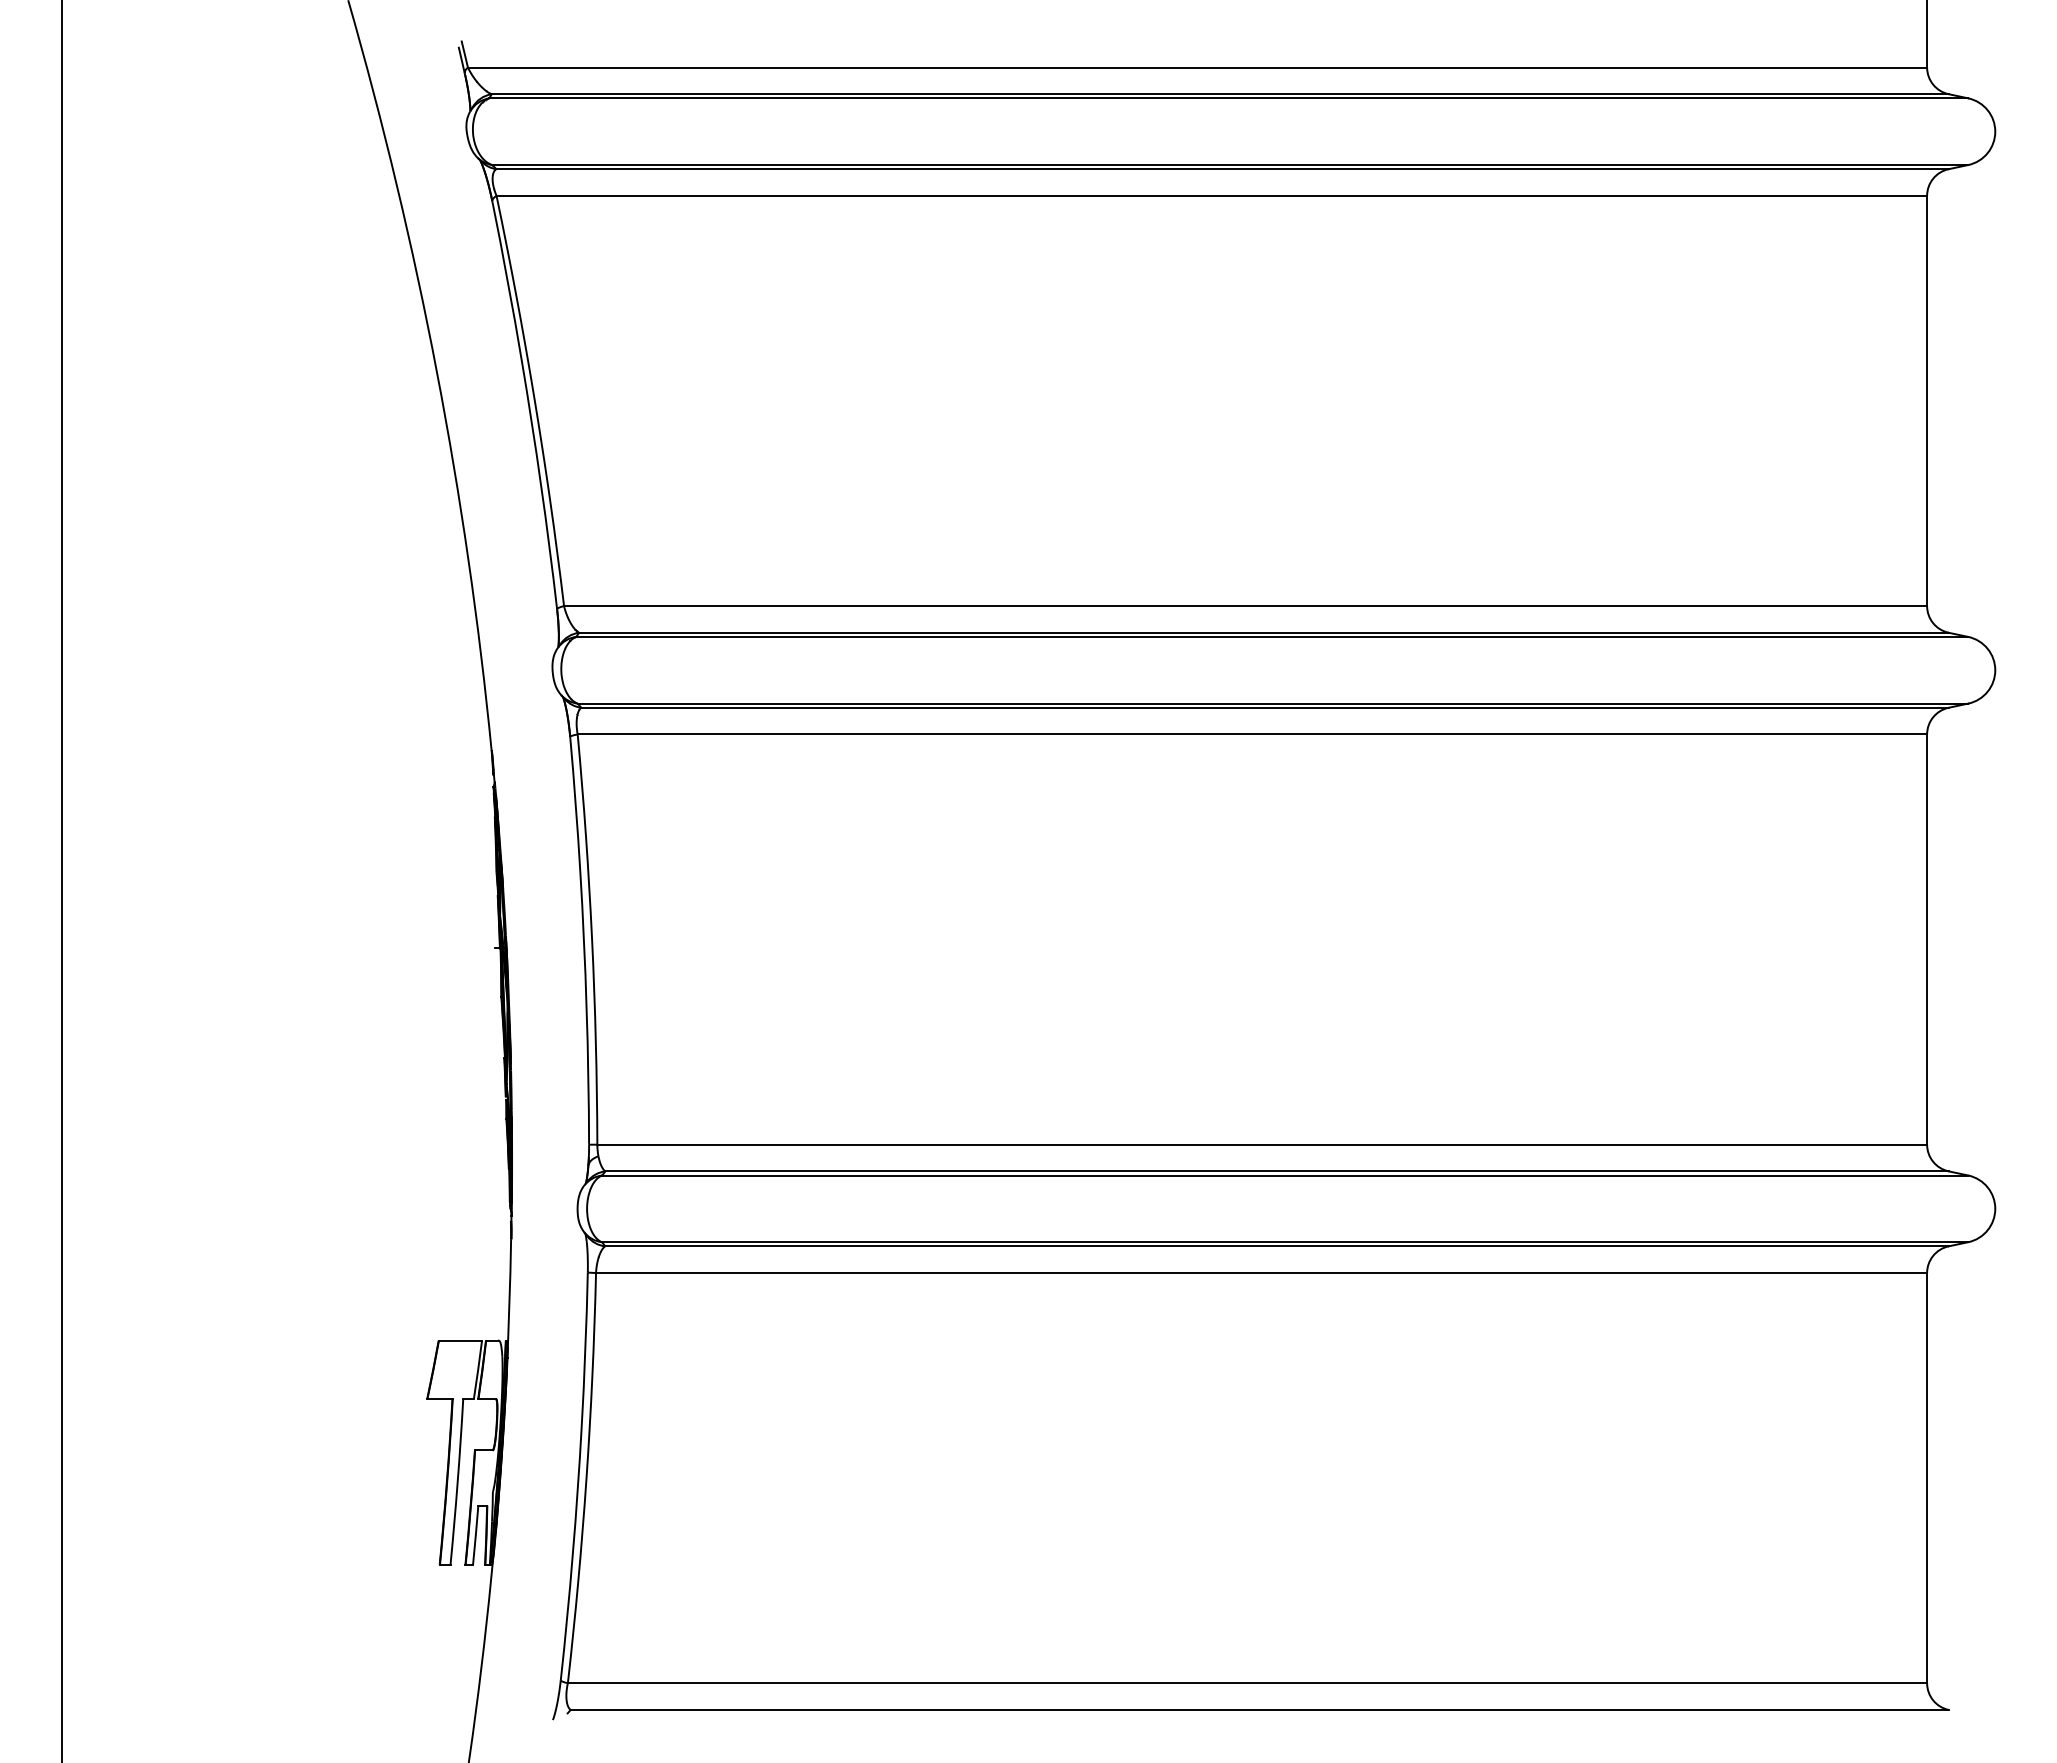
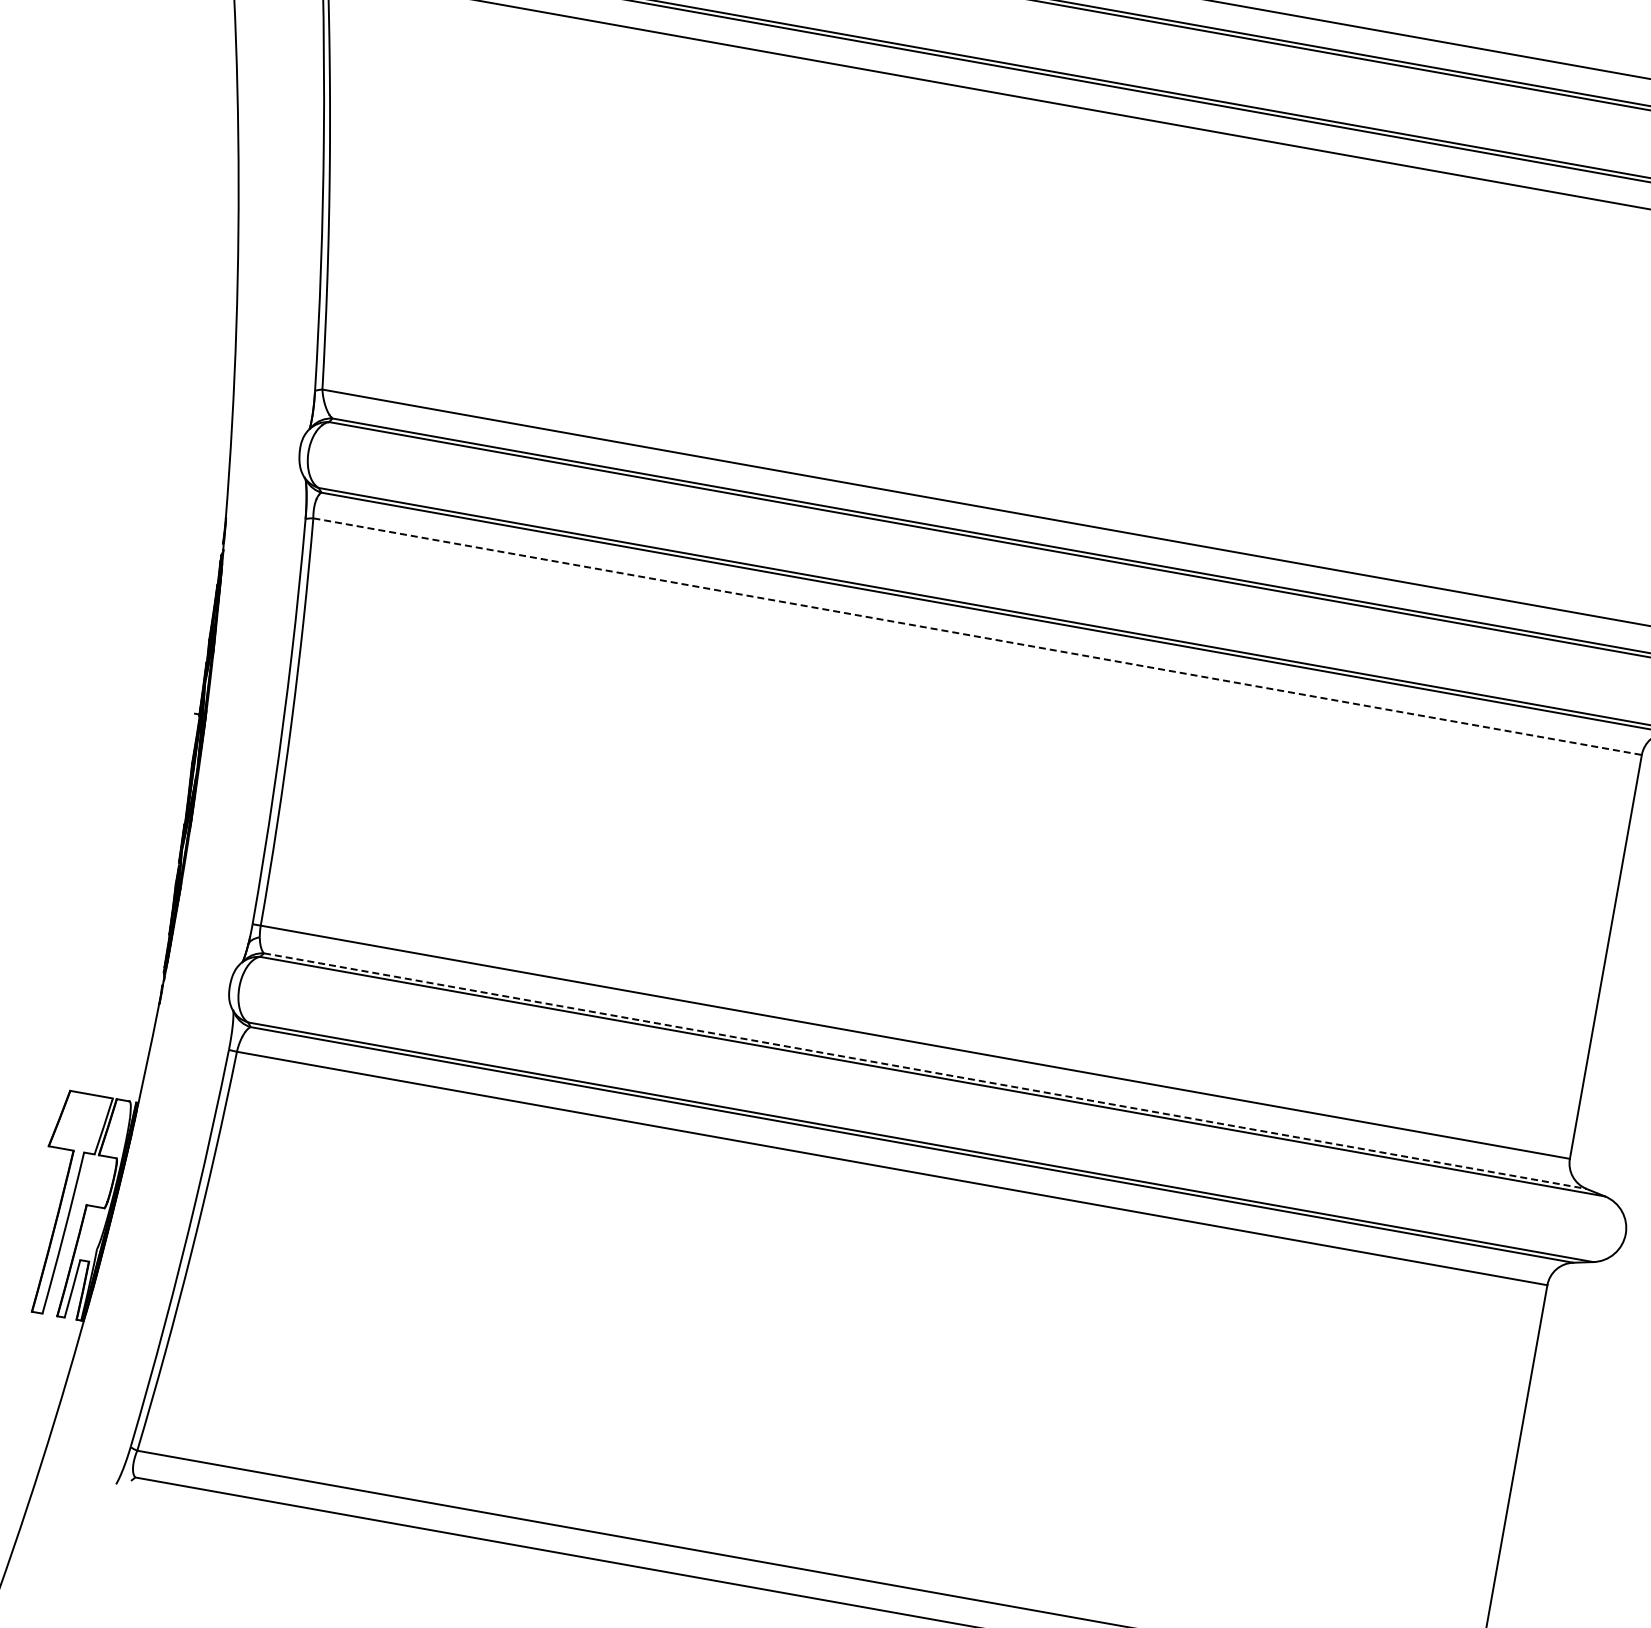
line: (1252, 734) -> (977, 636), solid -> dashed
line: (1277, 1171) -> (925, 1071), solid -> dashed

